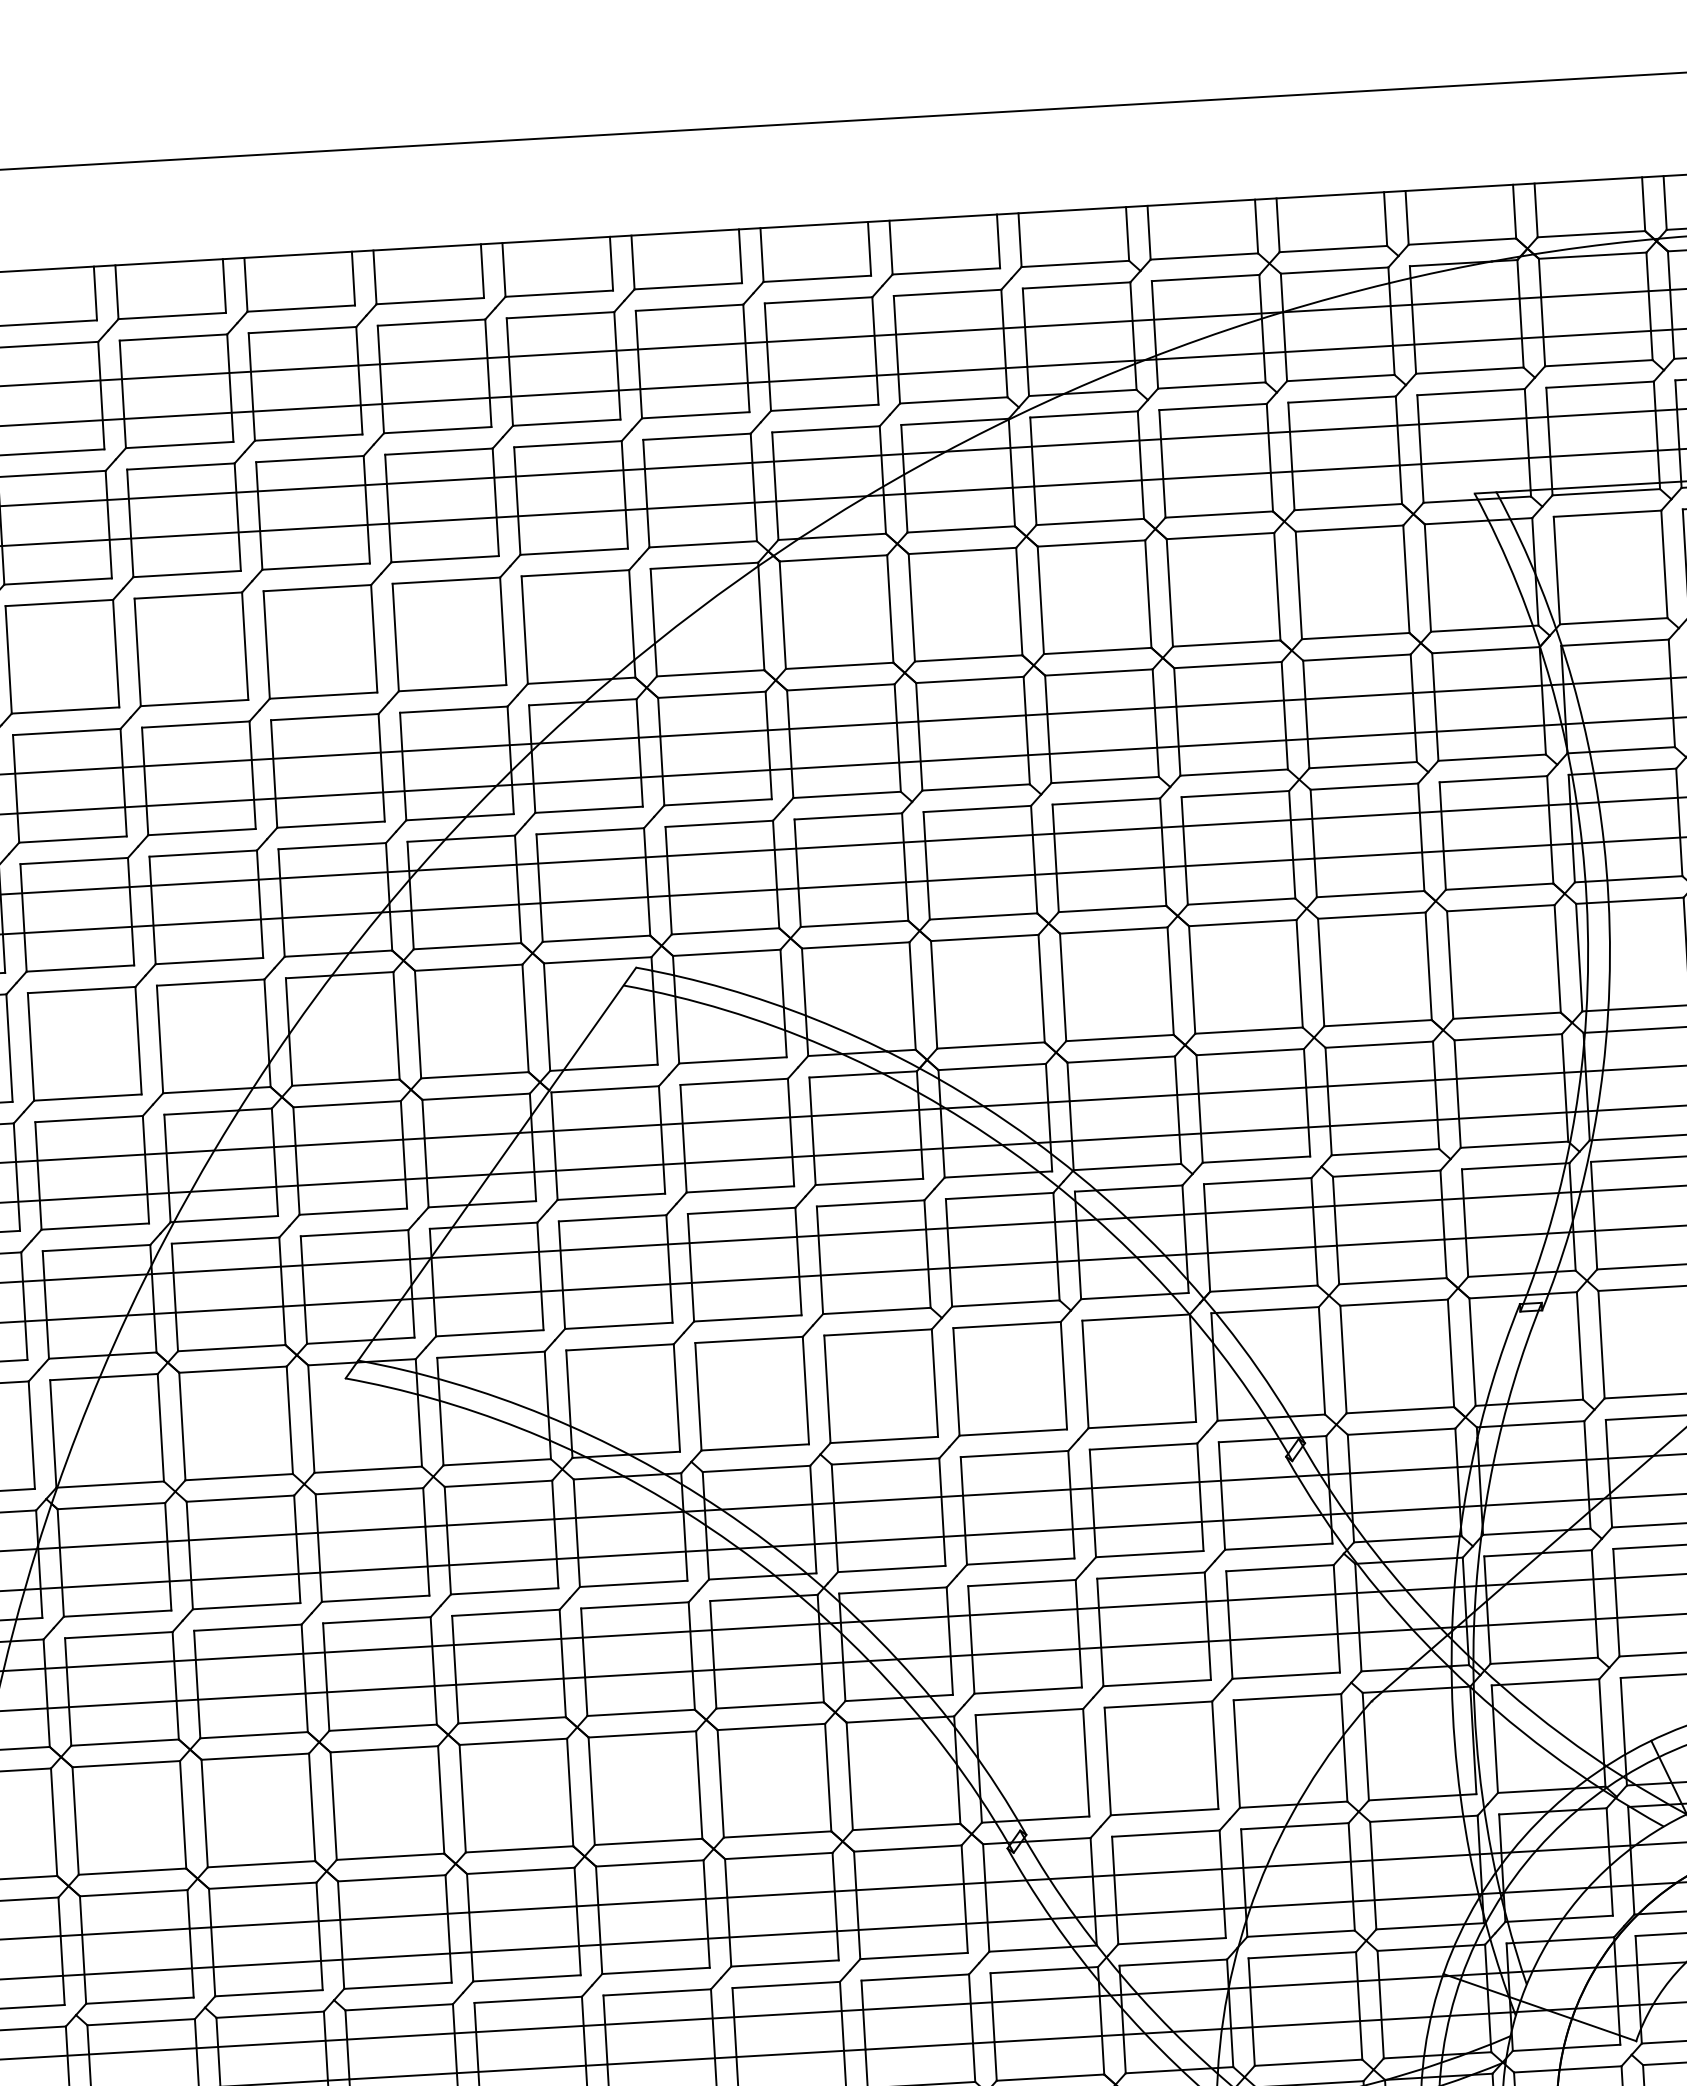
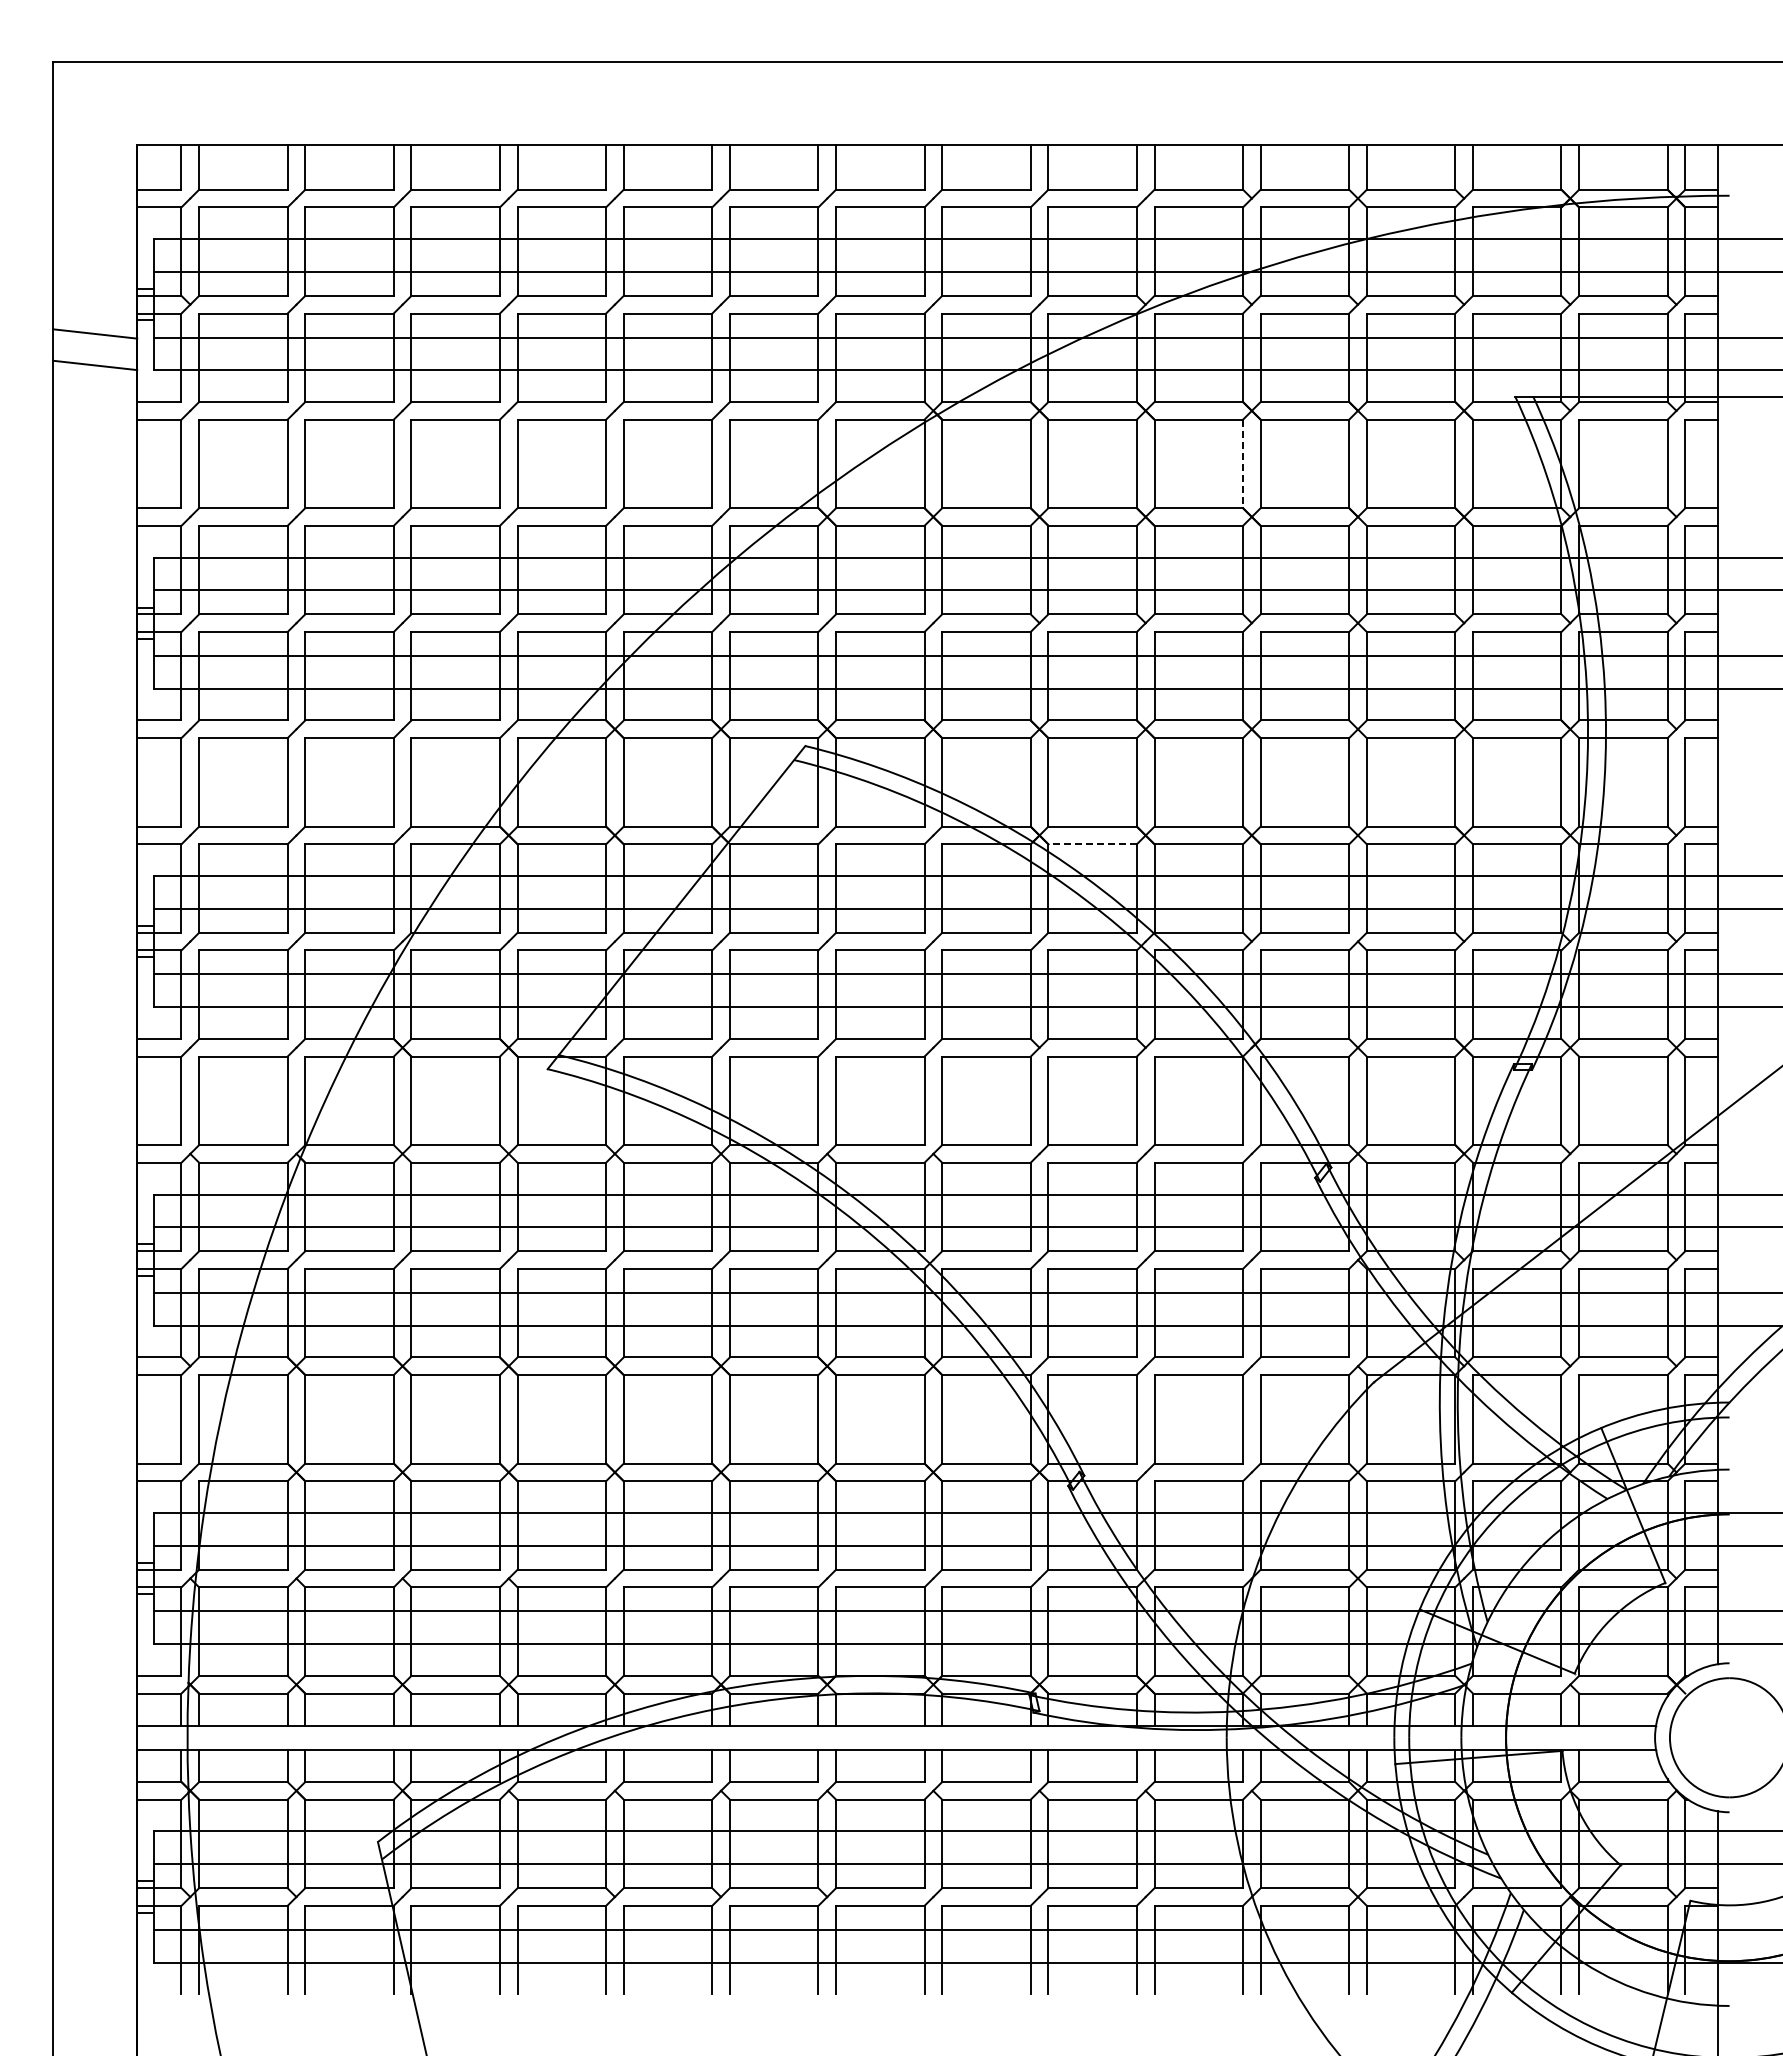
line: (1148, 594) -> (1243, 464), solid -> dashed
line: (992, 1067) -> (1092, 844), solid -> dashed

